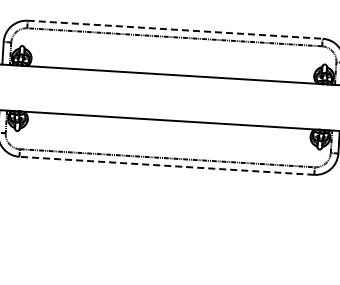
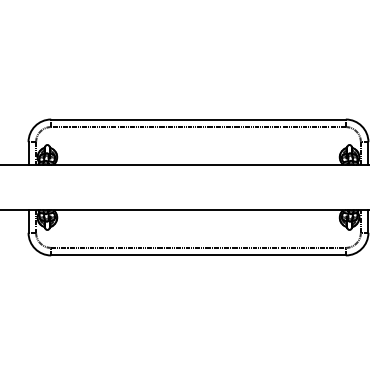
line: (176, 29) -> (199, 119), dashed -> solid
line: (166, 165) -> (198, 255), dashed -> solid

